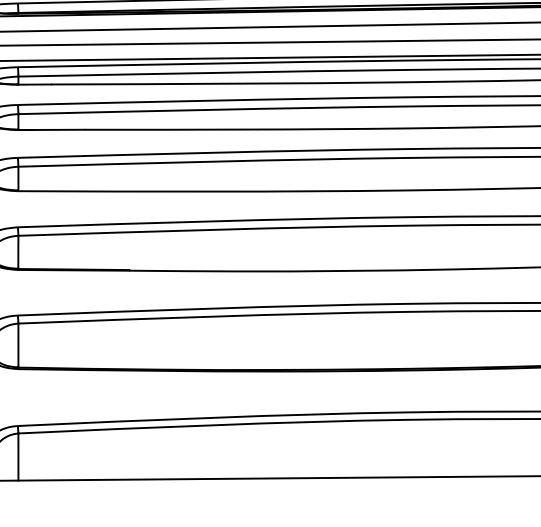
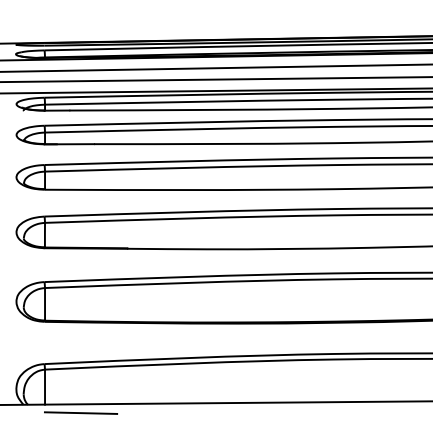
line: (66, 491) -> (80, 412), added

